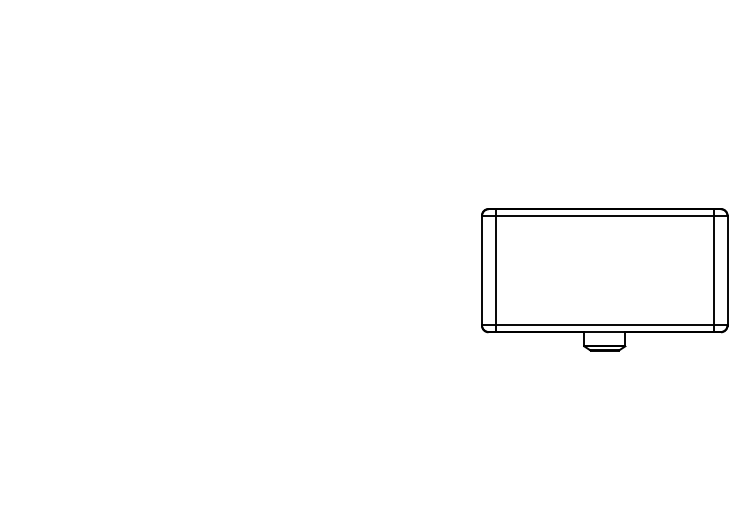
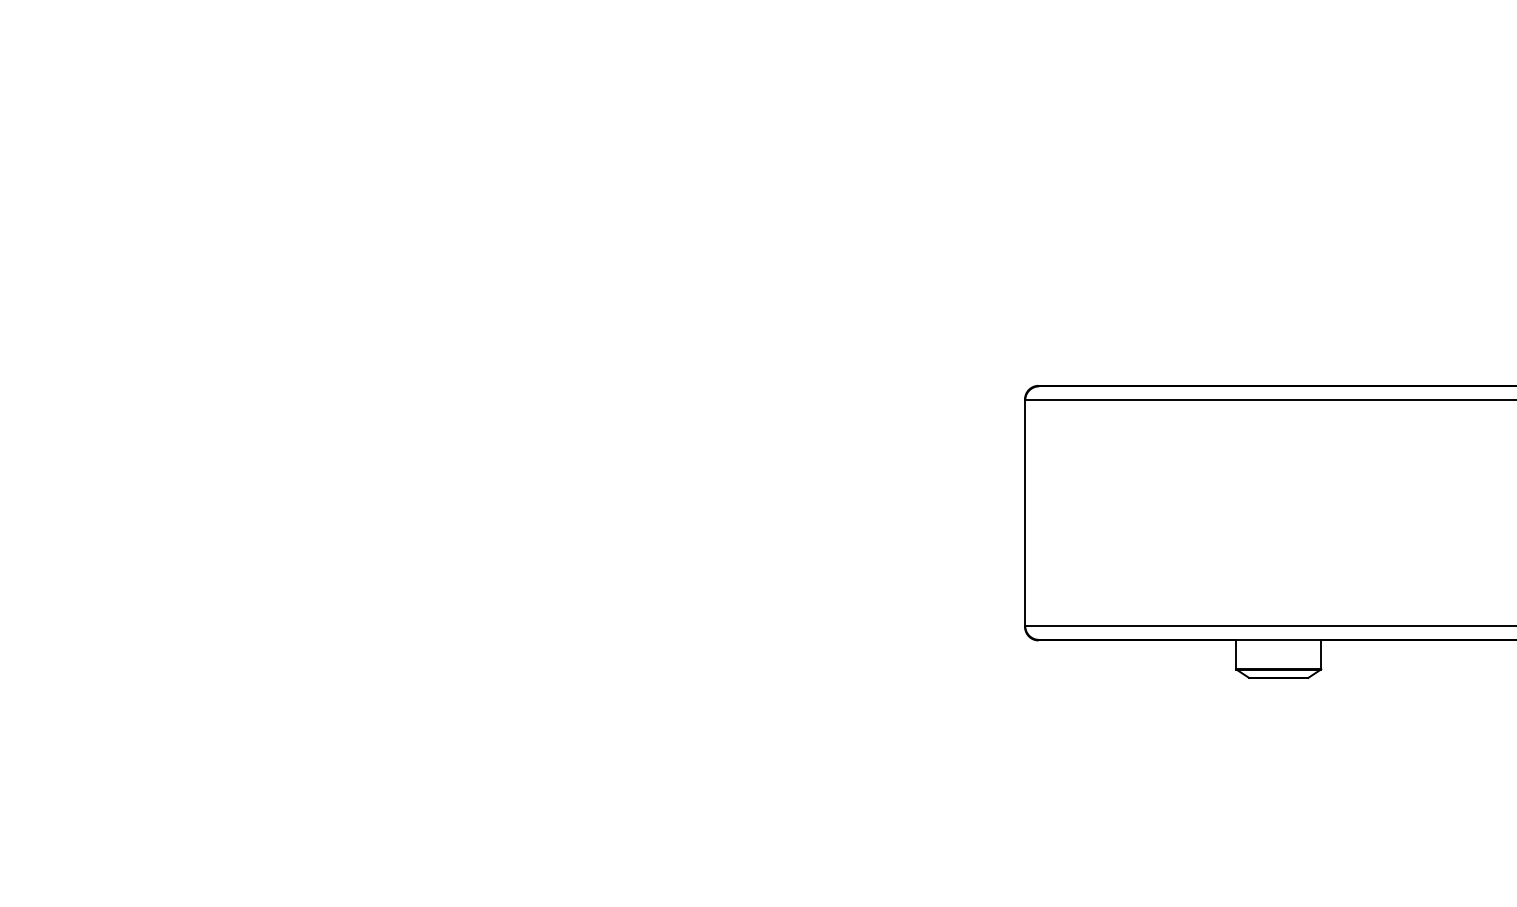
line: (495, 270) -> (1053, 512), removed
line: (713, 270) -> (1503, 512), removed

